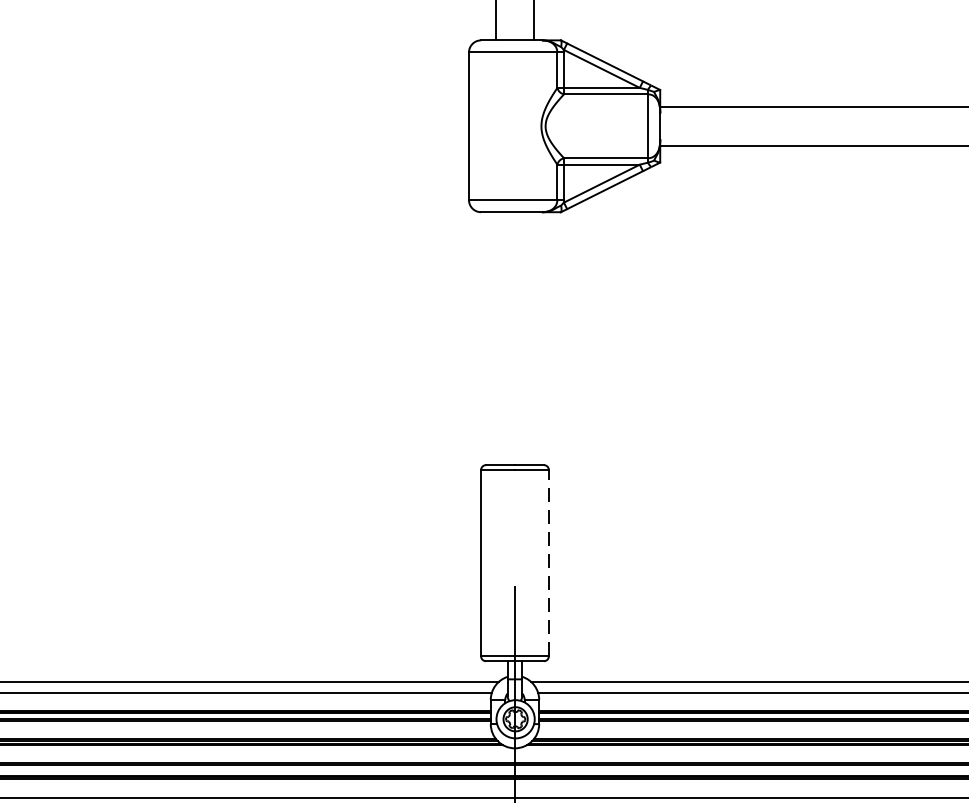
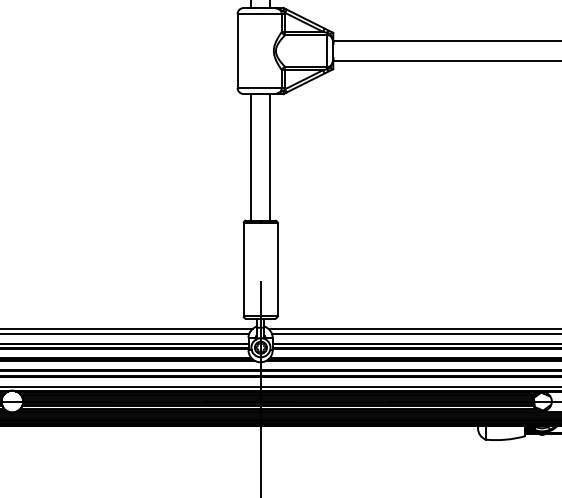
line: (494, 339) -> (250, 157), added
line: (534, 339) -> (270, 157), added
line: (548, 562) -> (277, 269), dashed -> solid

